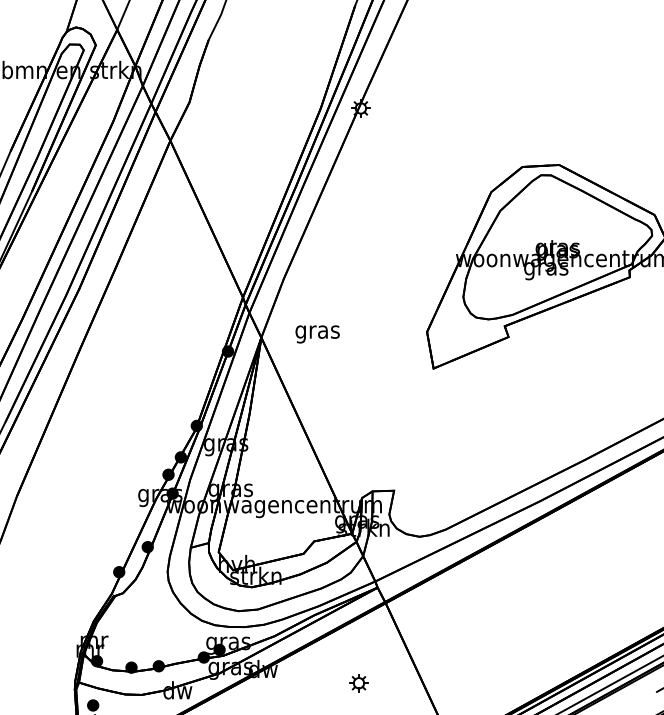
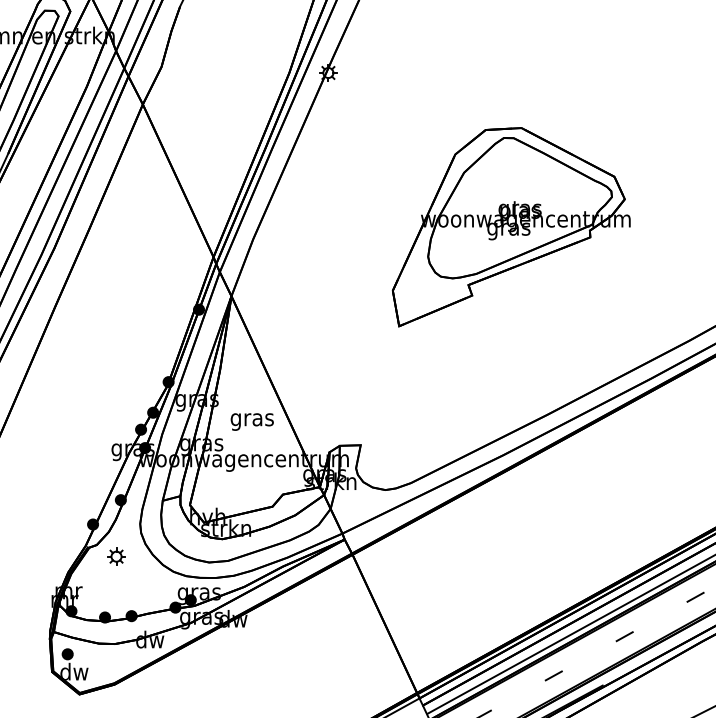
text: (316, 333) -> (251, 421), moved
part: (358, 683) -> (116, 556), moved

